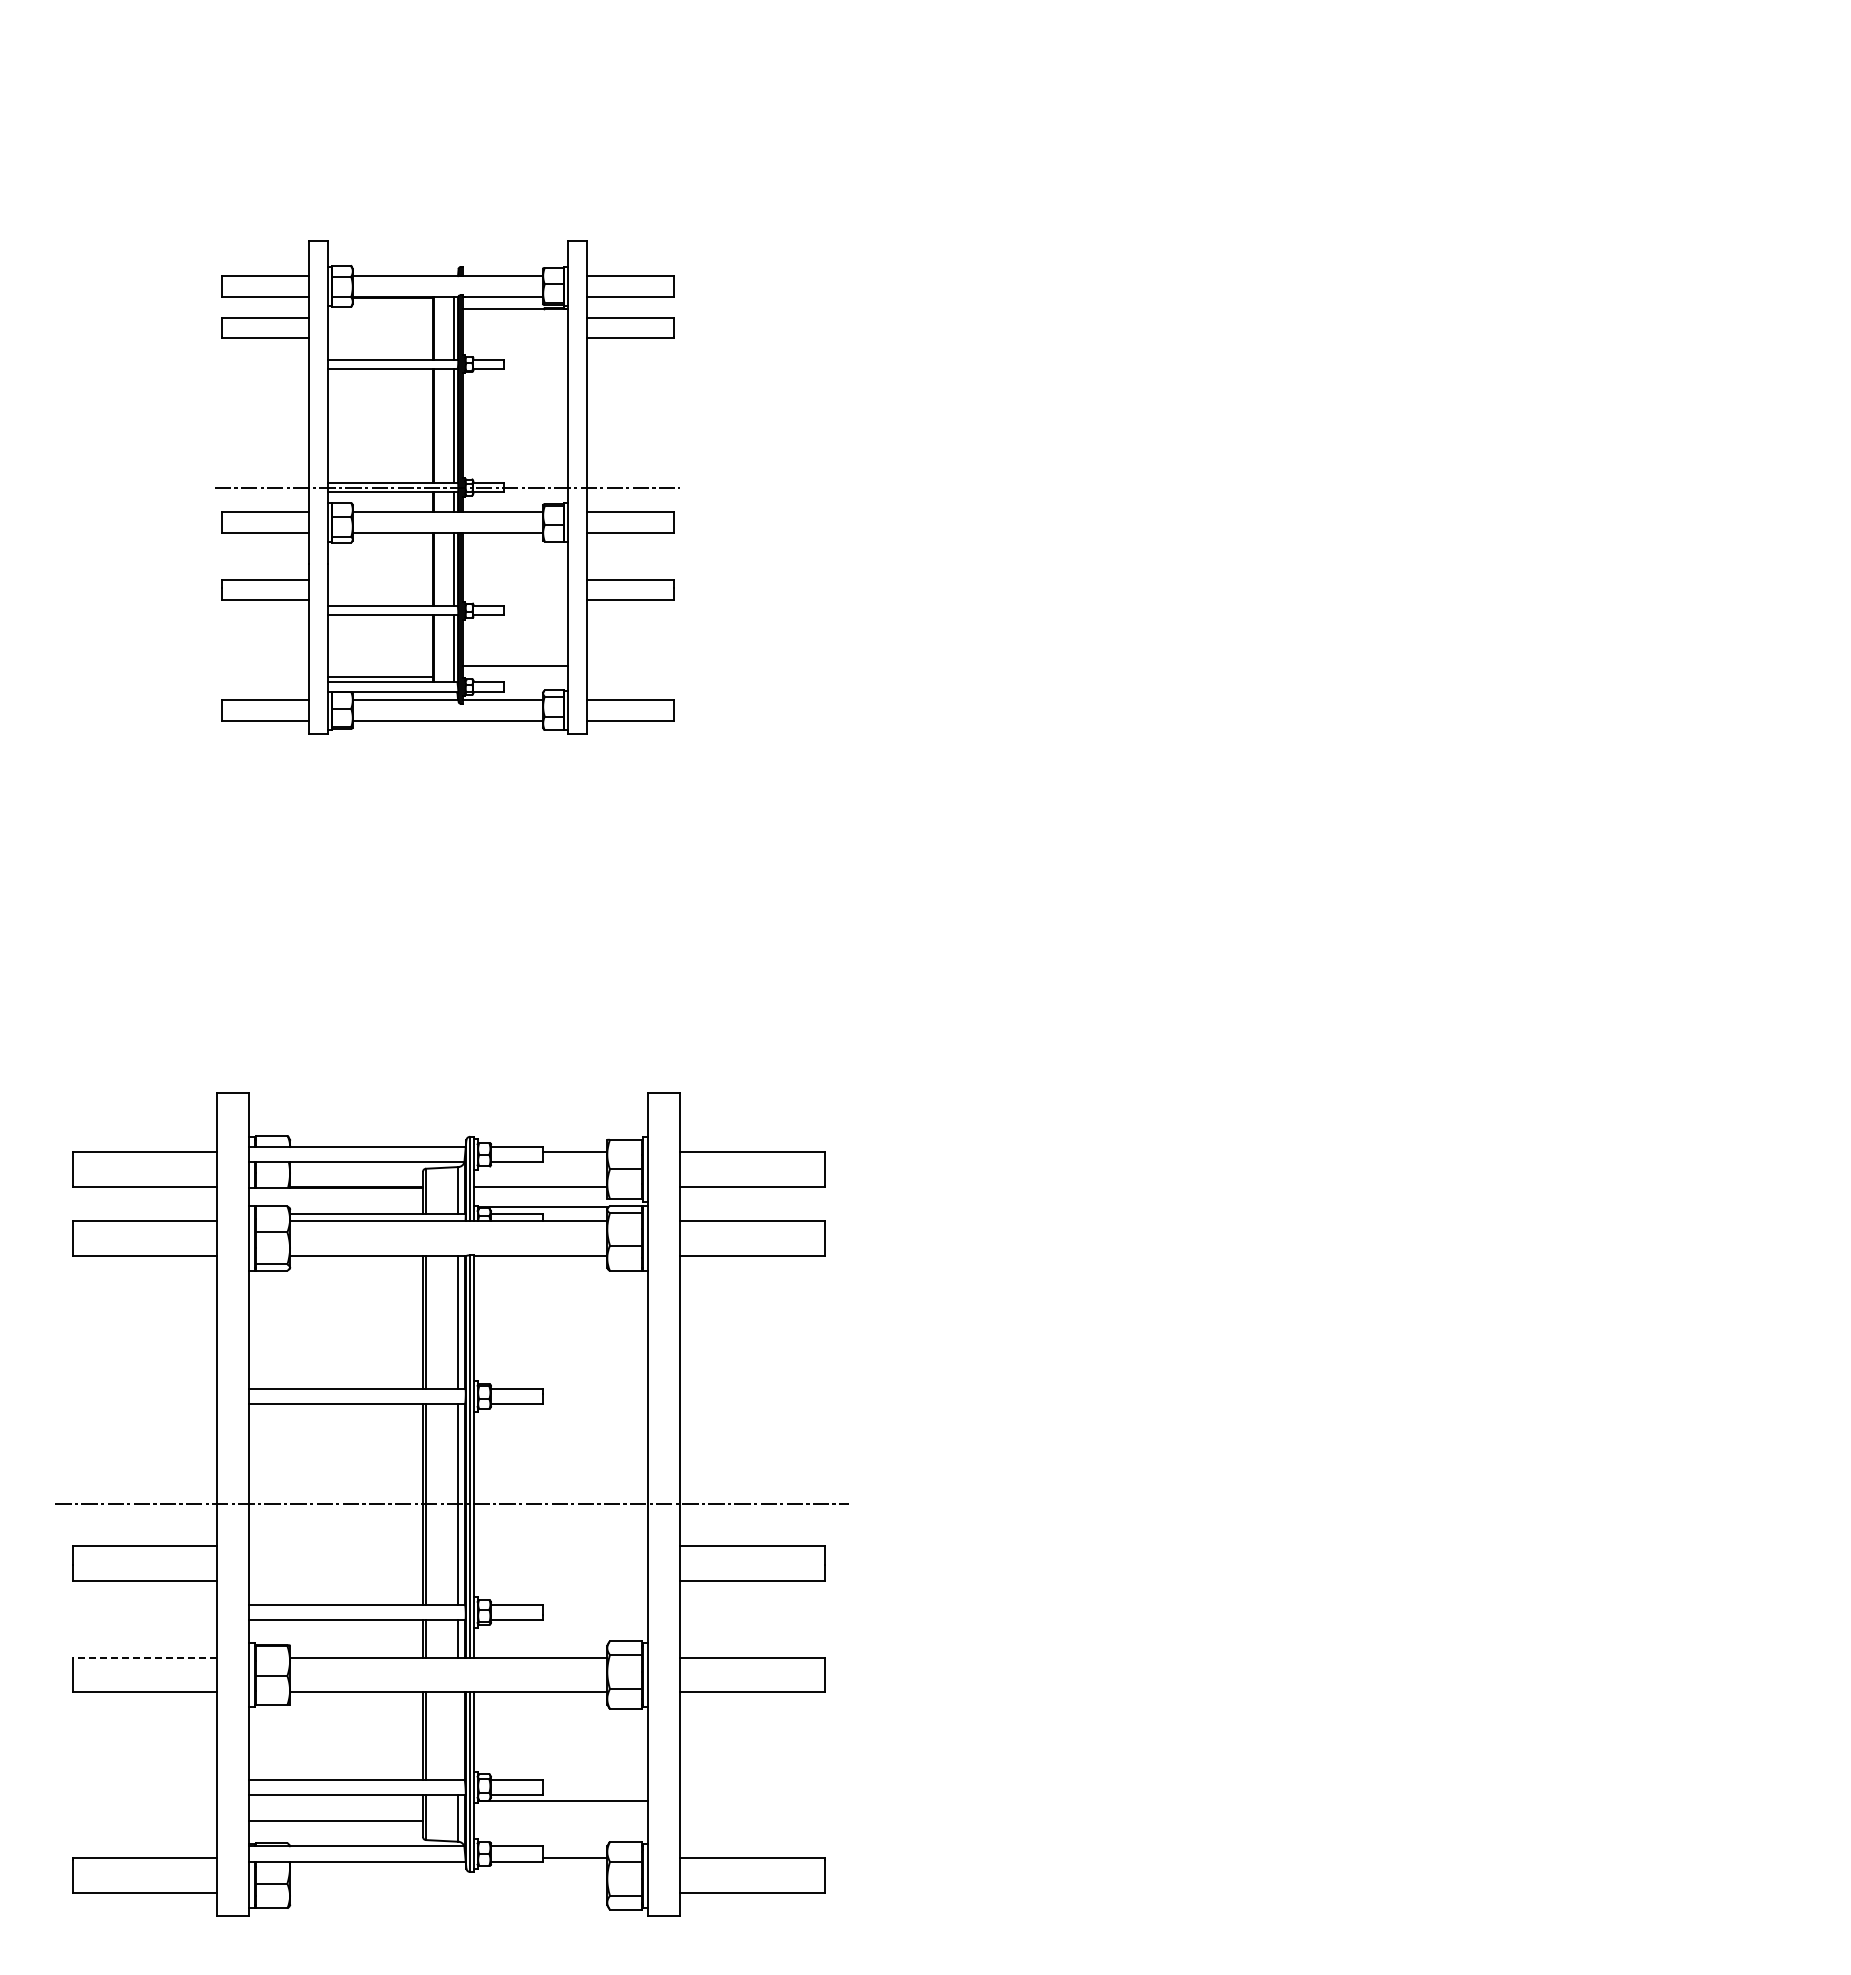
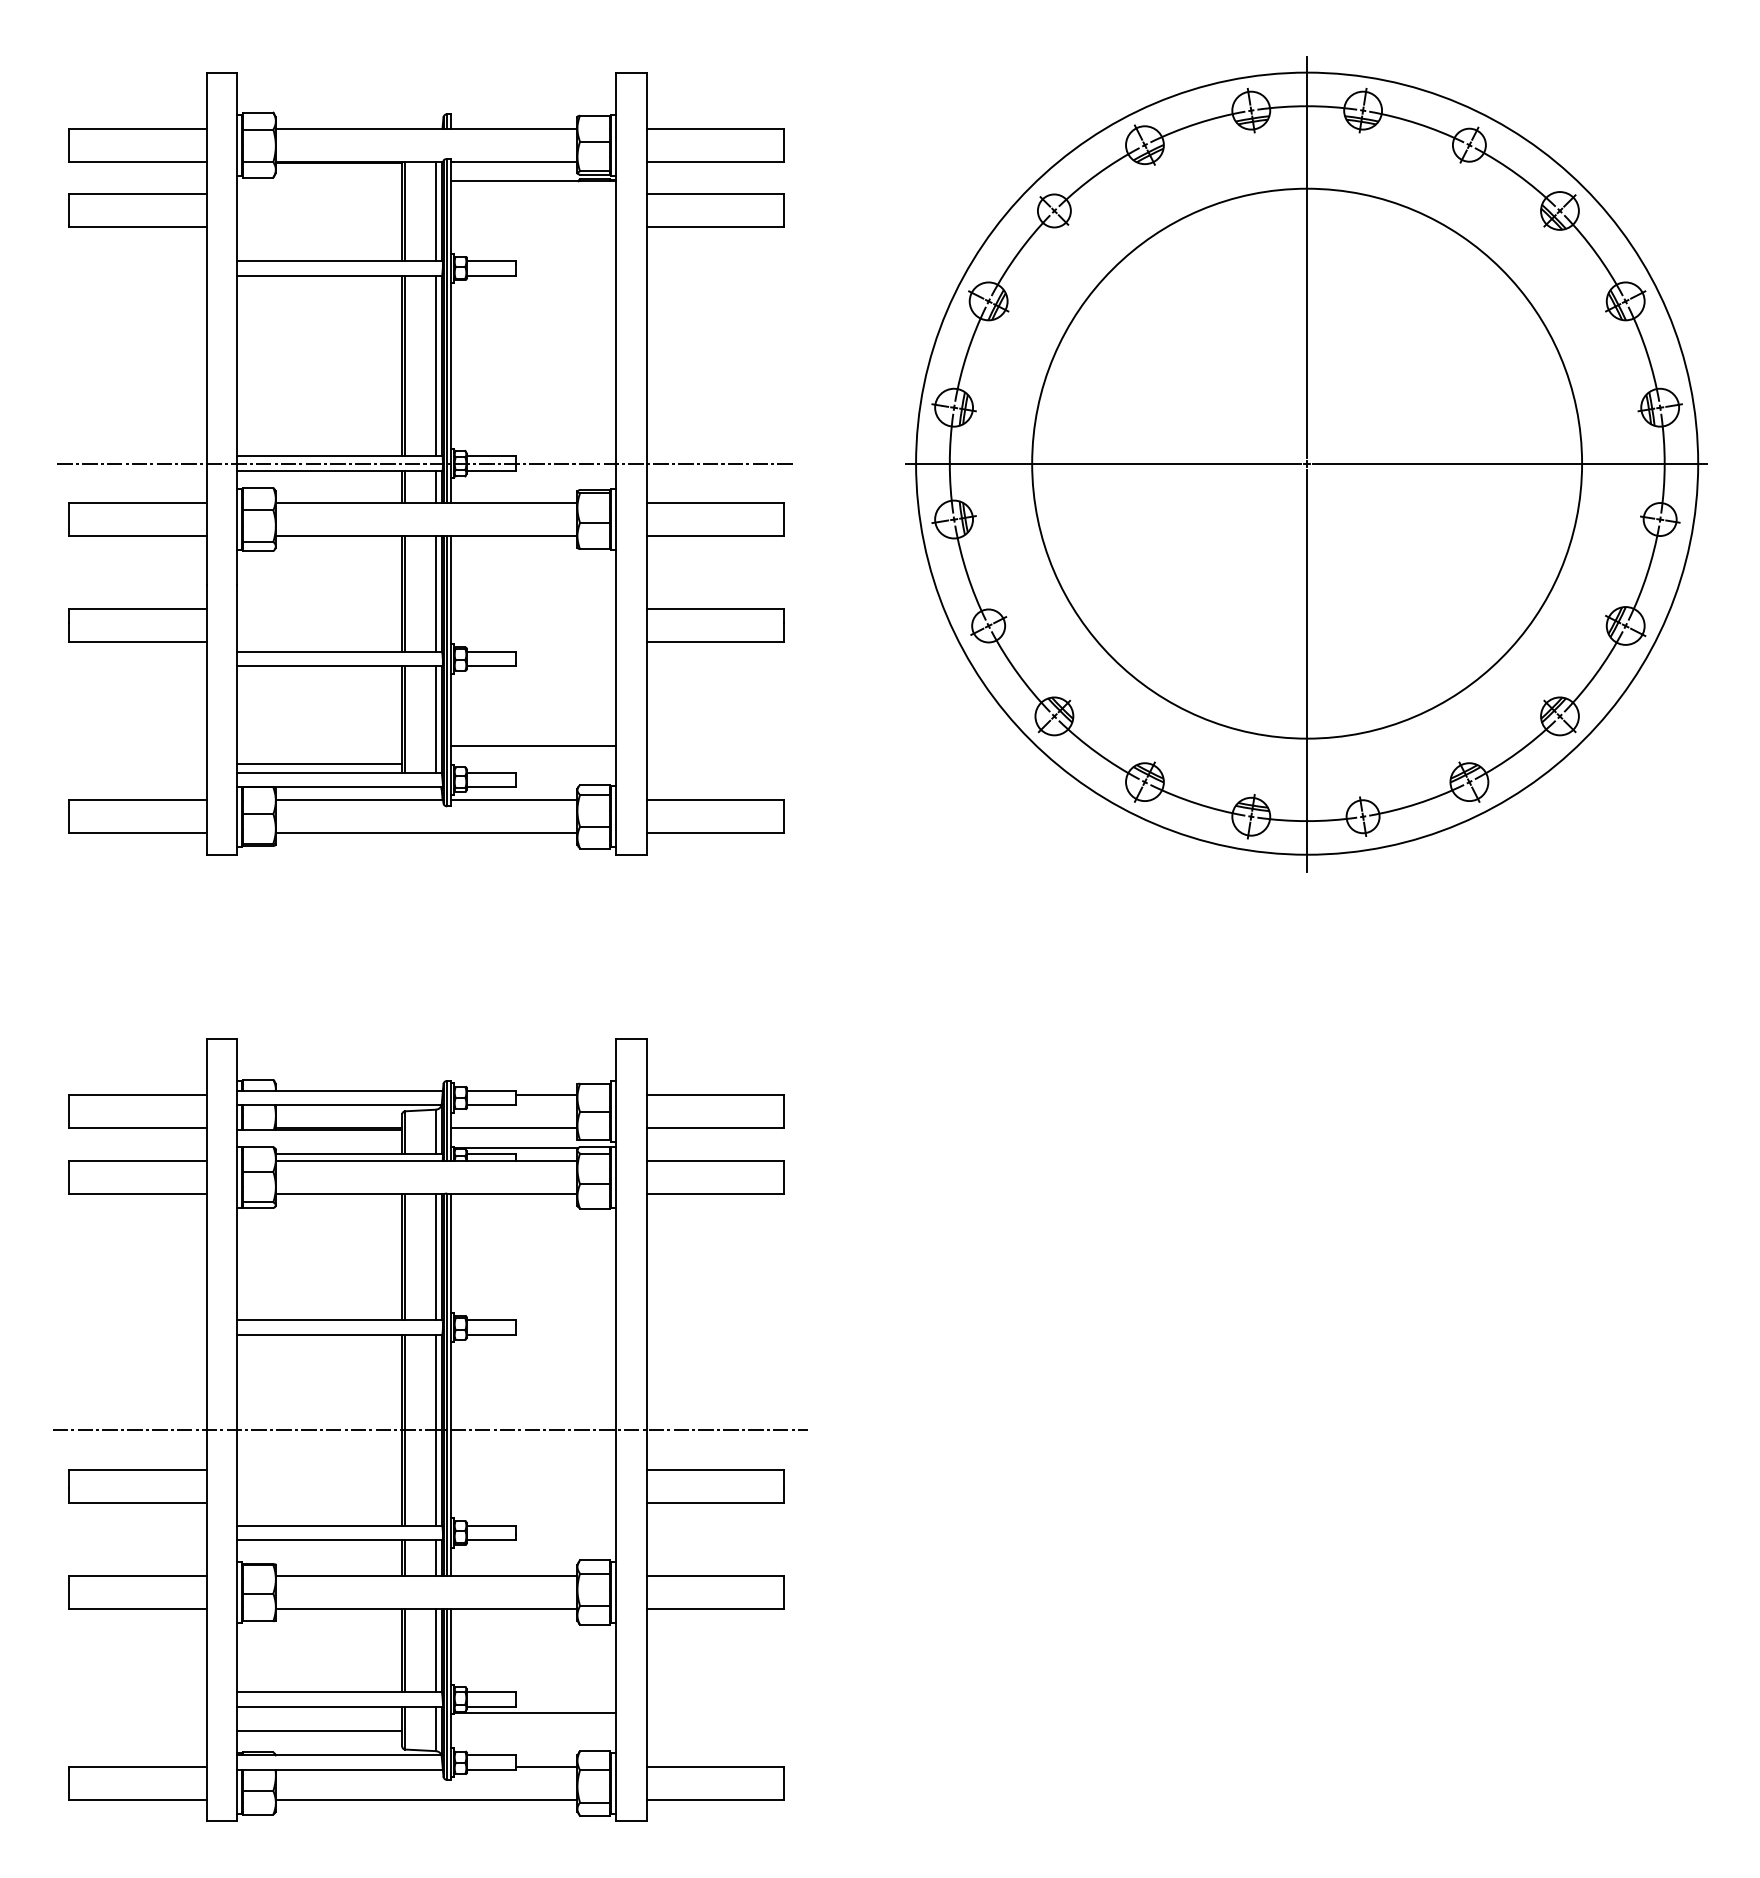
part: (446, 487) -> (424, 463), size x1.67
part: (1374, 487) -> (1306, 463), added
line: (144, 1657) -> (137, 1575), dashed -> solid
line: (458, 1735) -> (436, 1650), added
line: (448, 1893) -> (426, 1800), added

